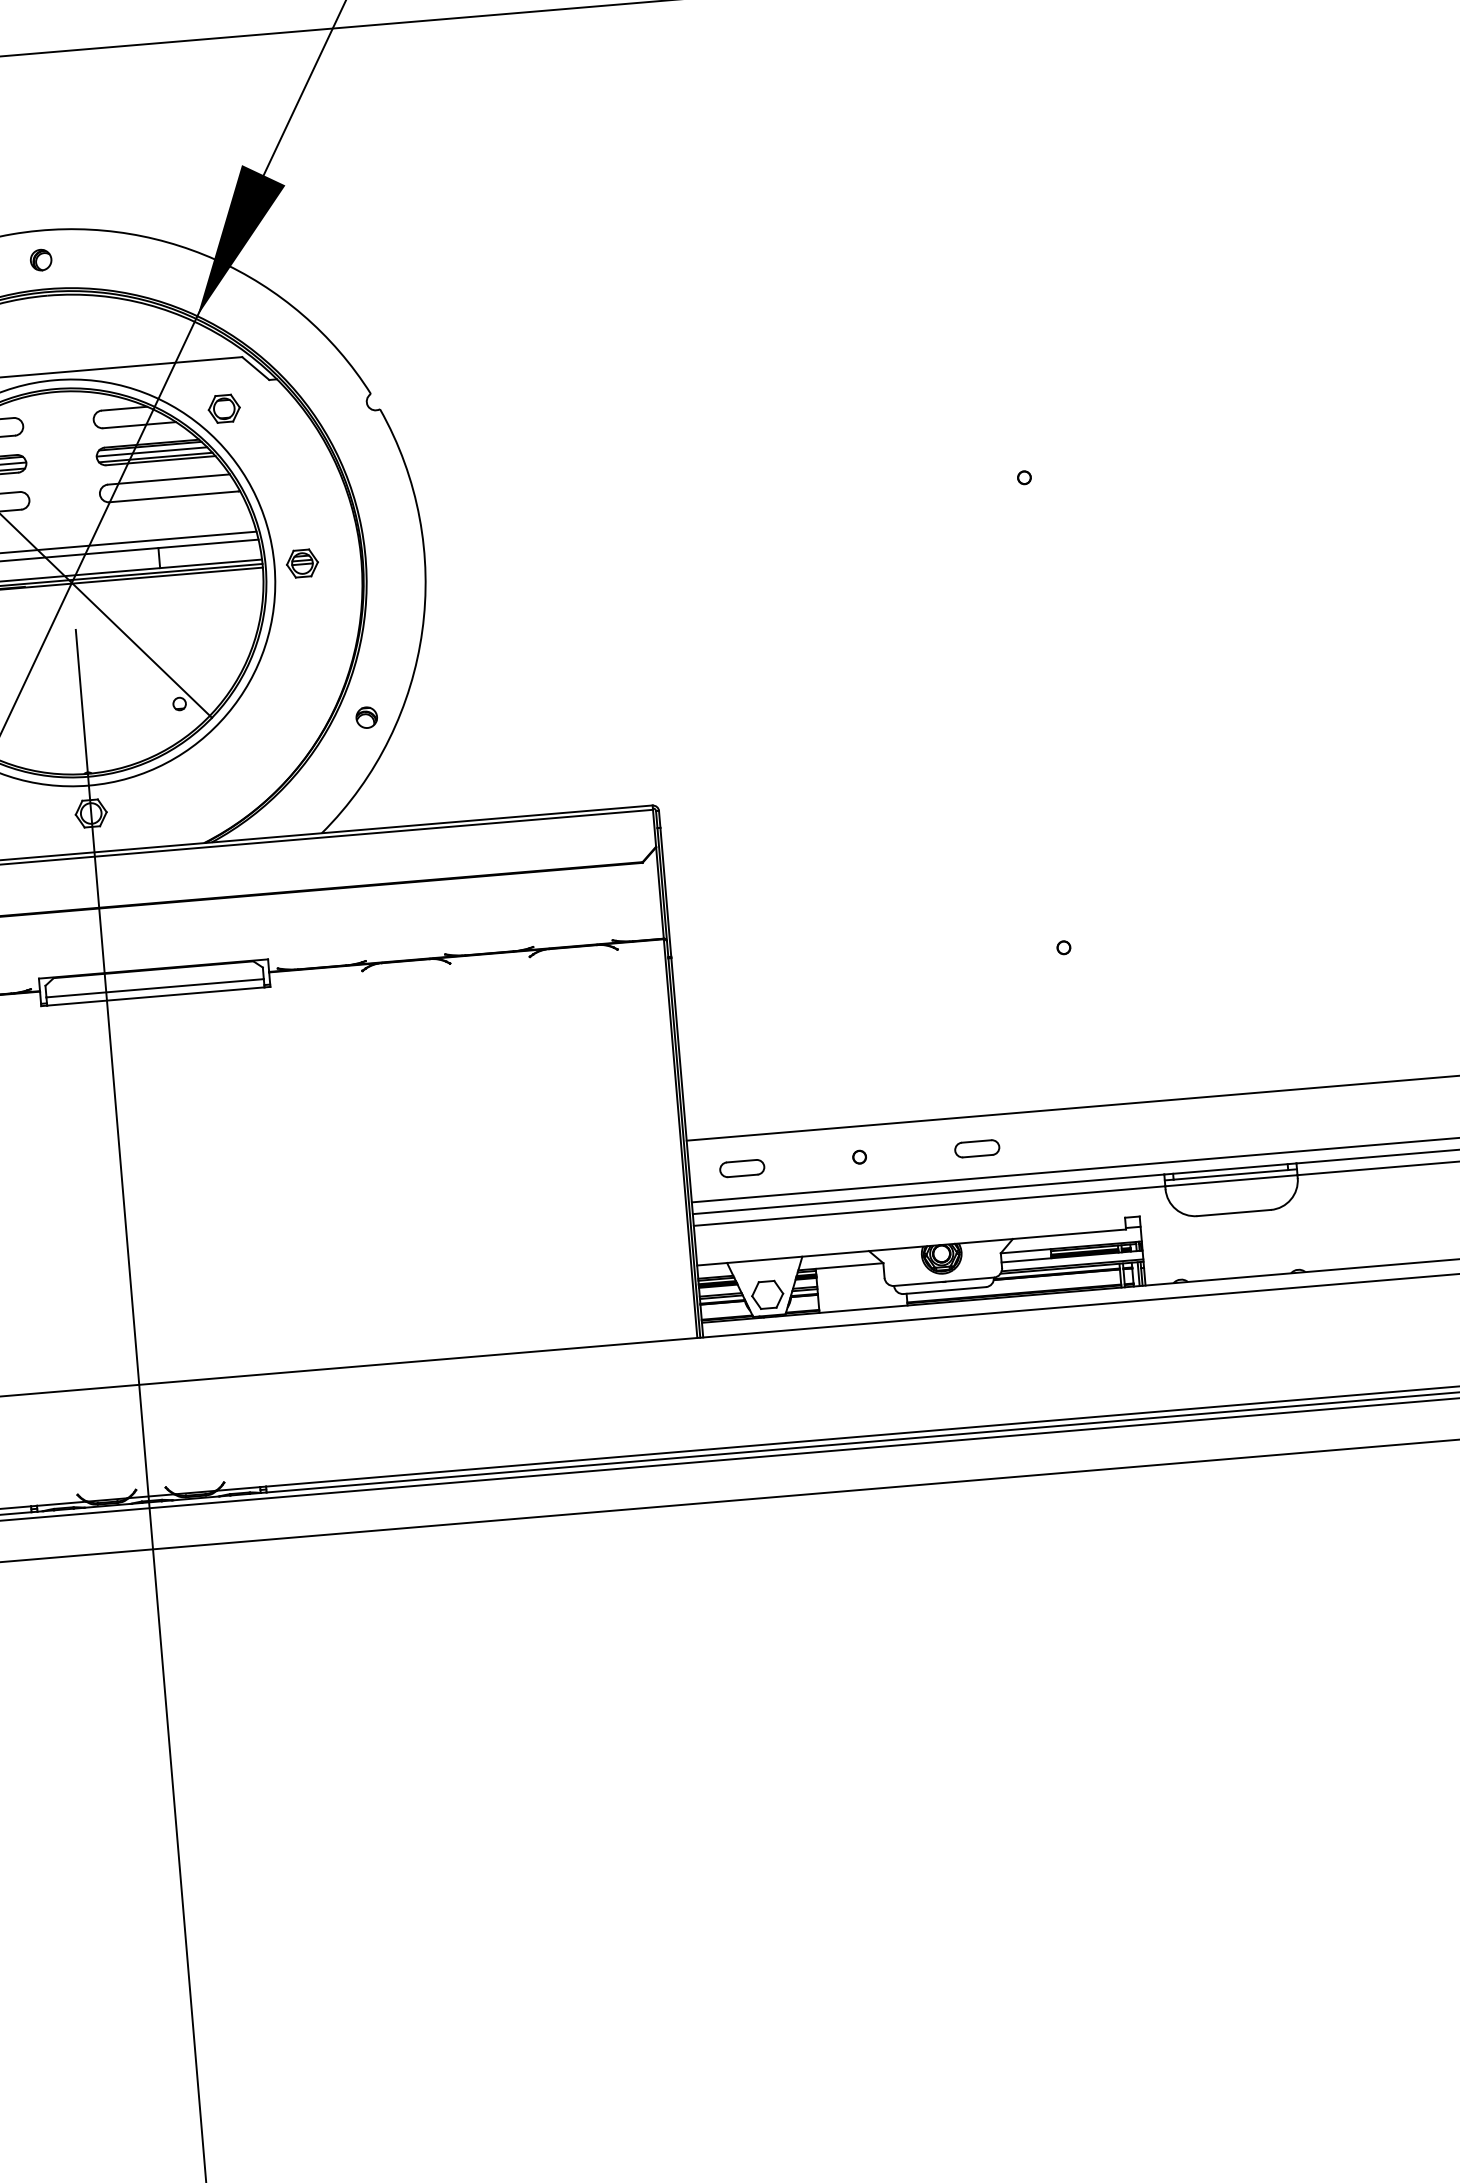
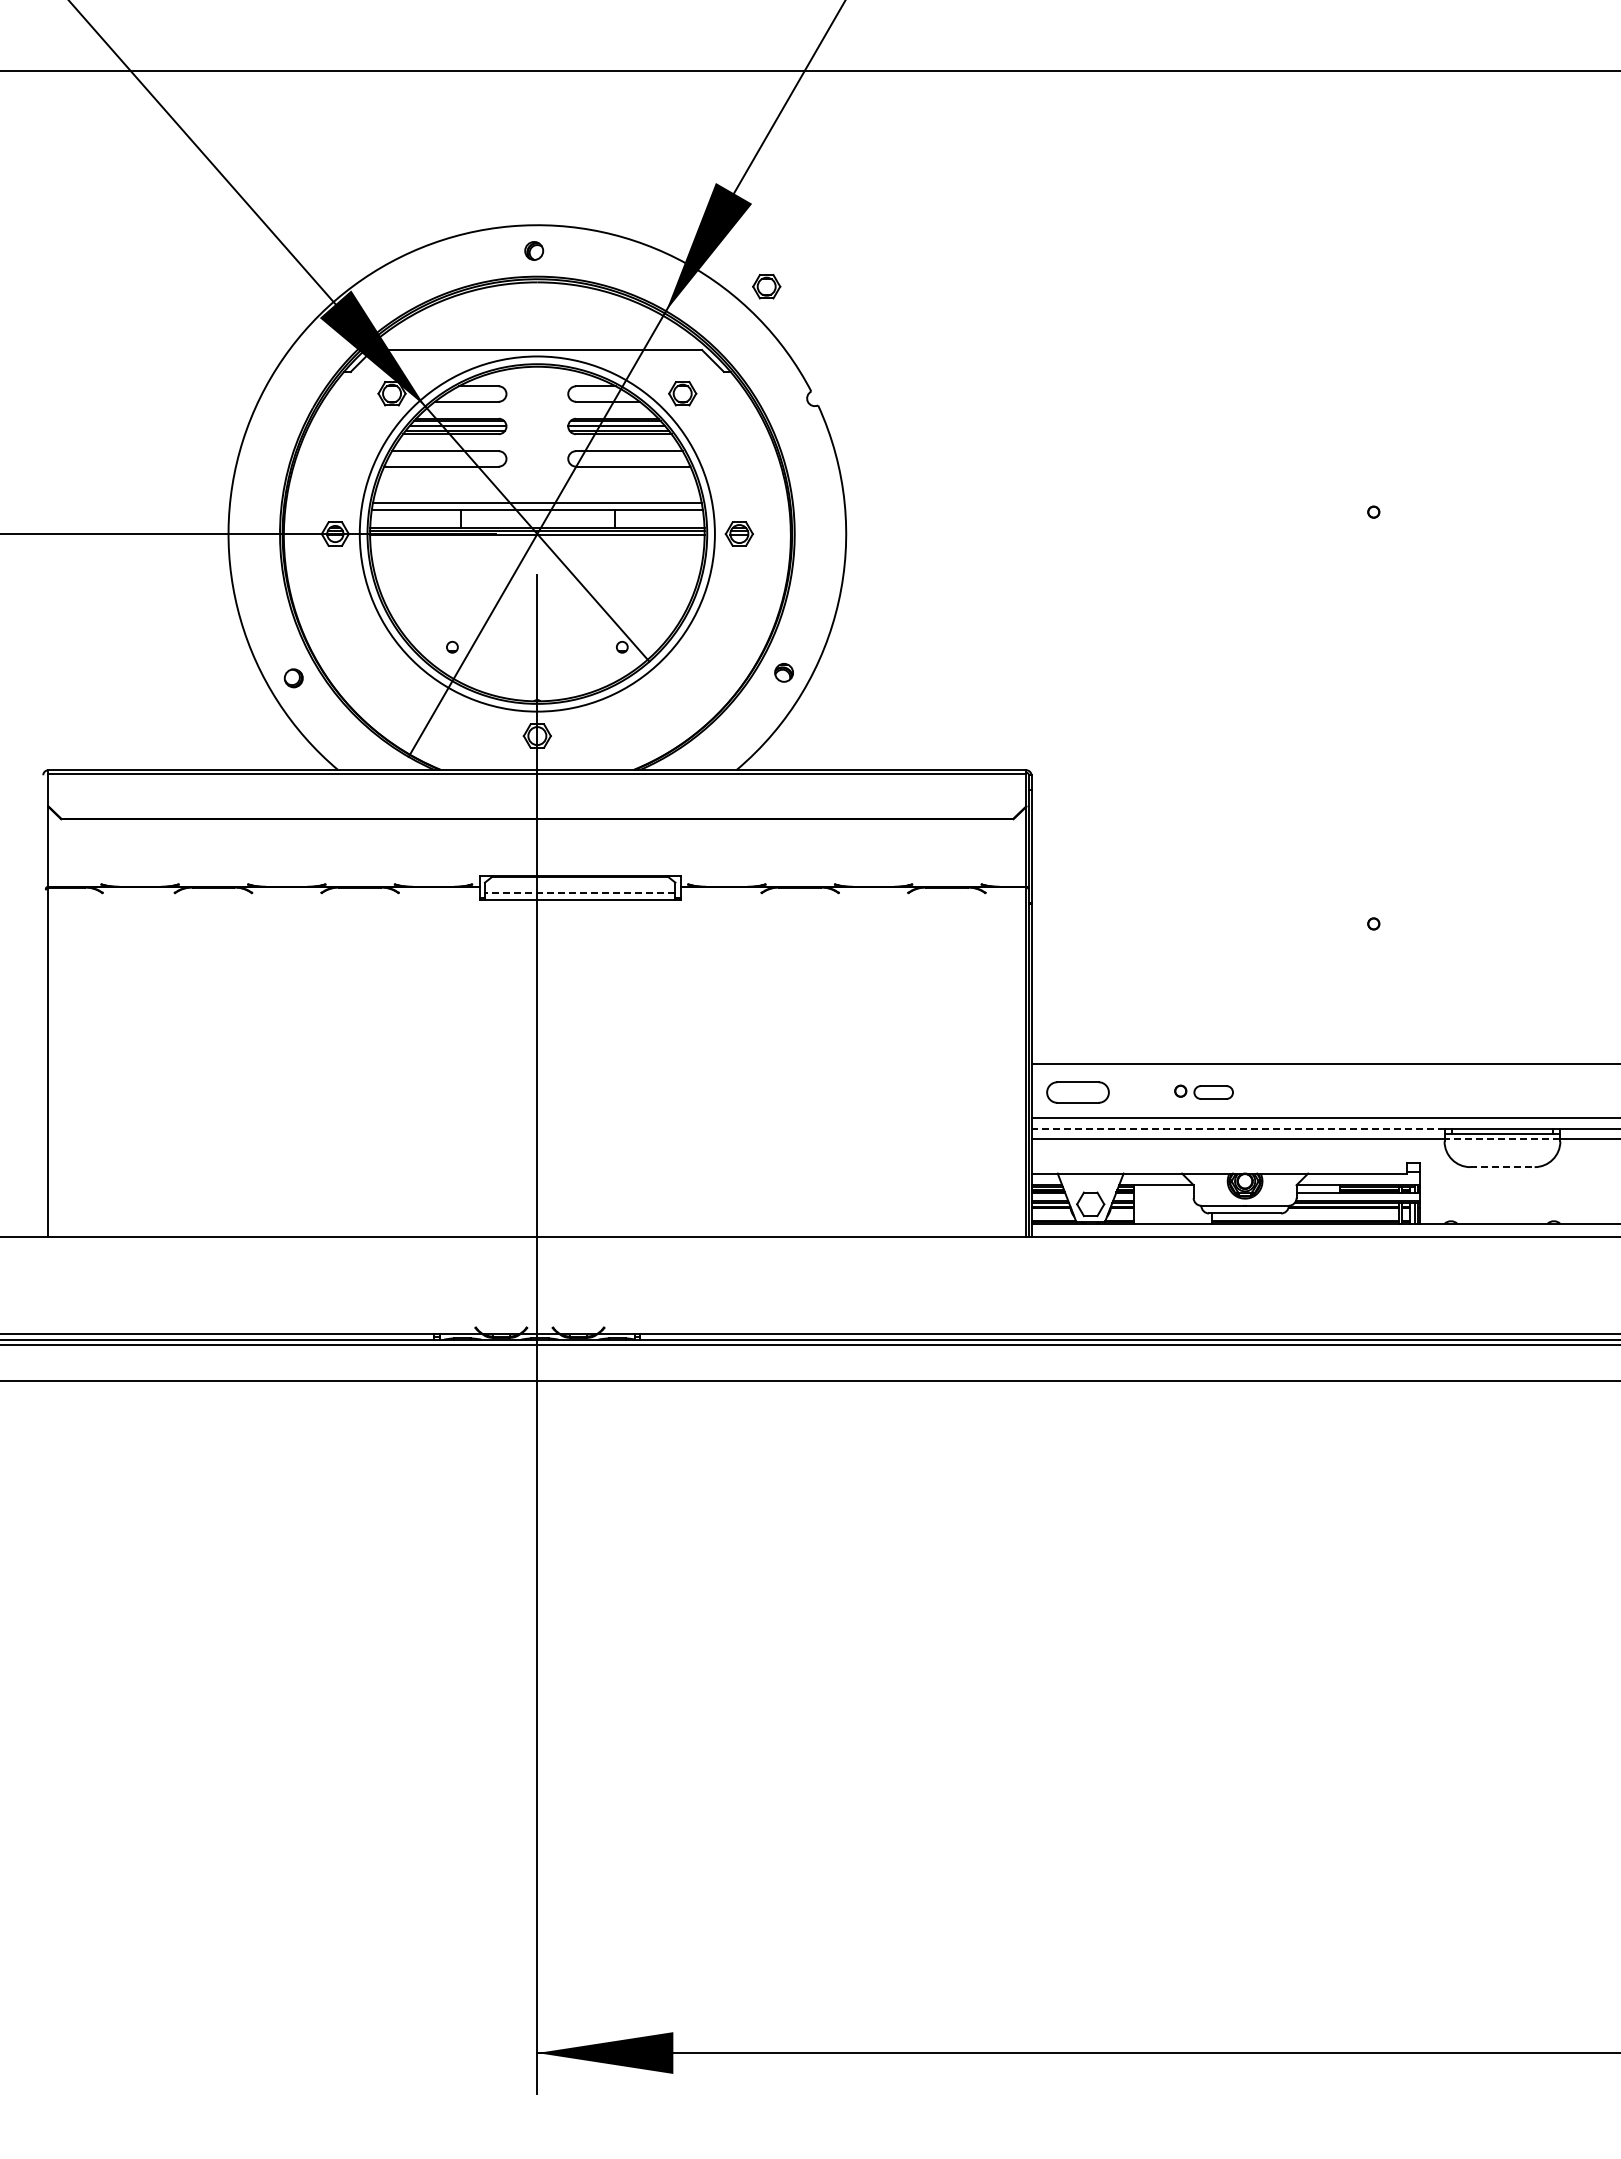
part: (309, 278) -> (766, 286), added
line: (154, 988) -> (579, 892), solid -> dashed
part: (977, 1148) -> (1213, 1092), moved
part: (741, 1168) -> (1077, 1092), size x1.6
line: (1231, 1180) -> (1502, 1138), solid -> dashed
line: (929, 1194) -> (1238, 1128), solid -> dashed
line: (1234, 1213) -> (1502, 1167), solid -> dashed

